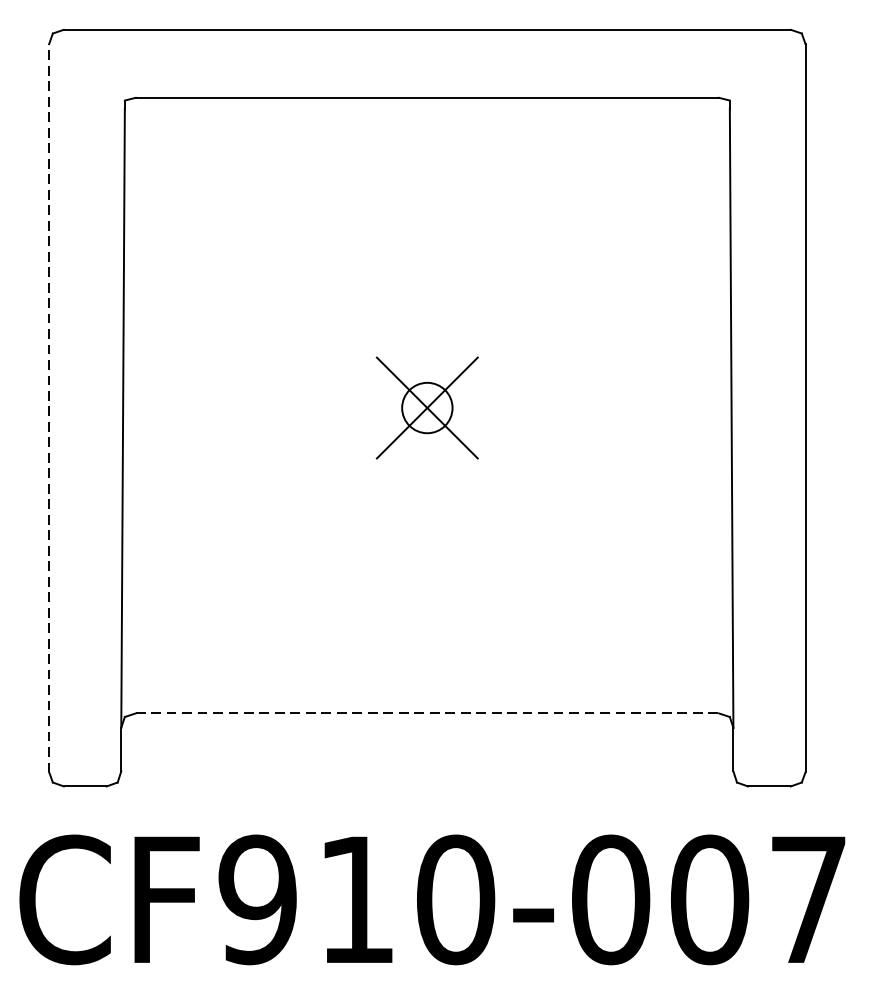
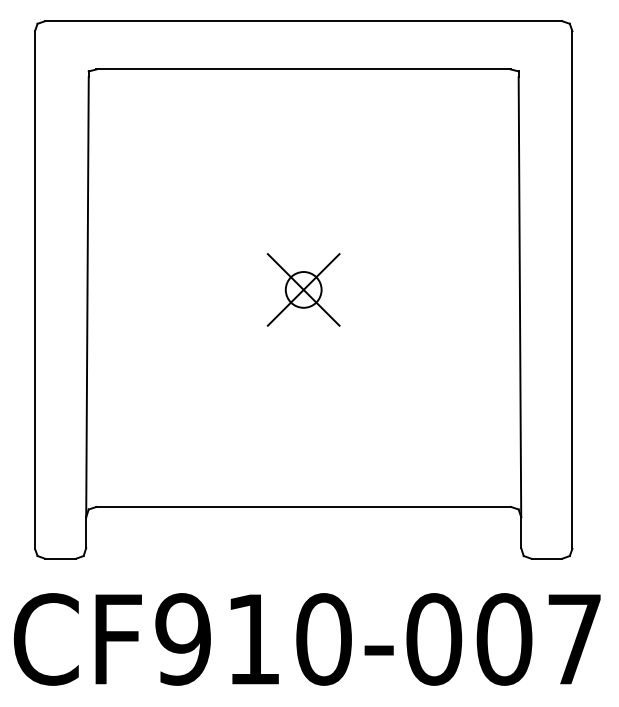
line: (48, 408) -> (34, 290), dashed -> solid
line: (428, 712) -> (304, 506), dashed -> solid

